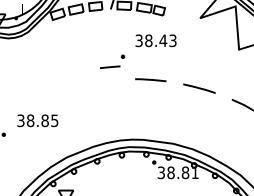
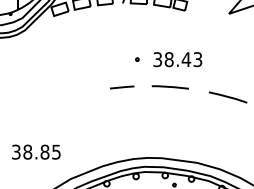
text: (155, 40) -> (177, 59), moved
line: (110, 66) -> (122, 86), moved
text: (37, 120) -> (35, 151), moved

